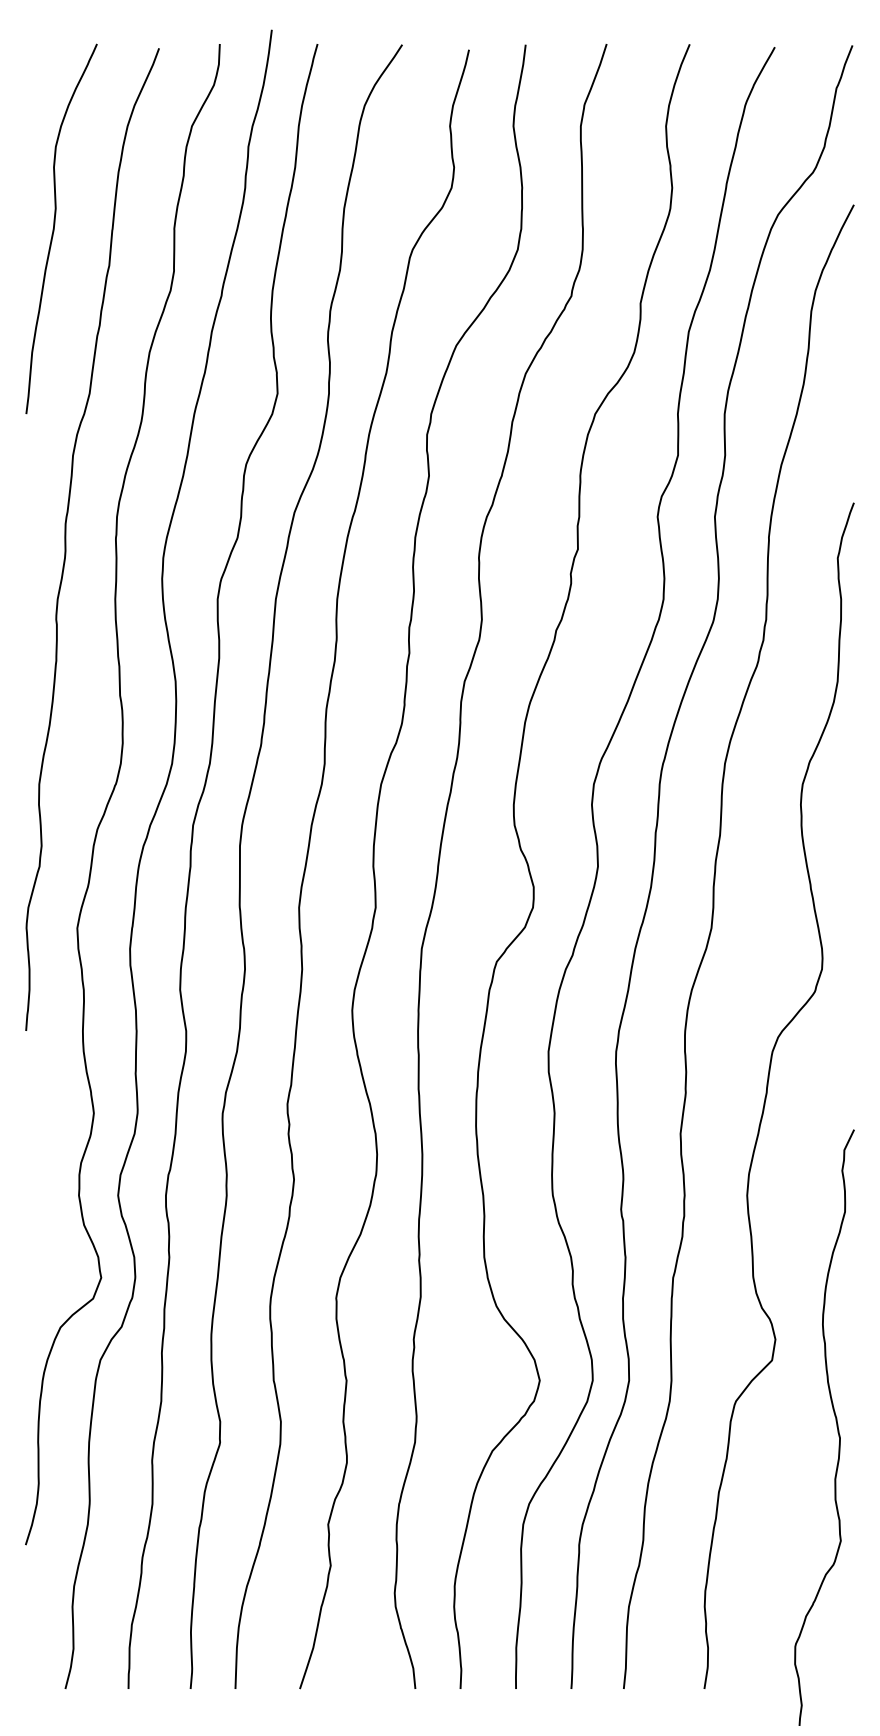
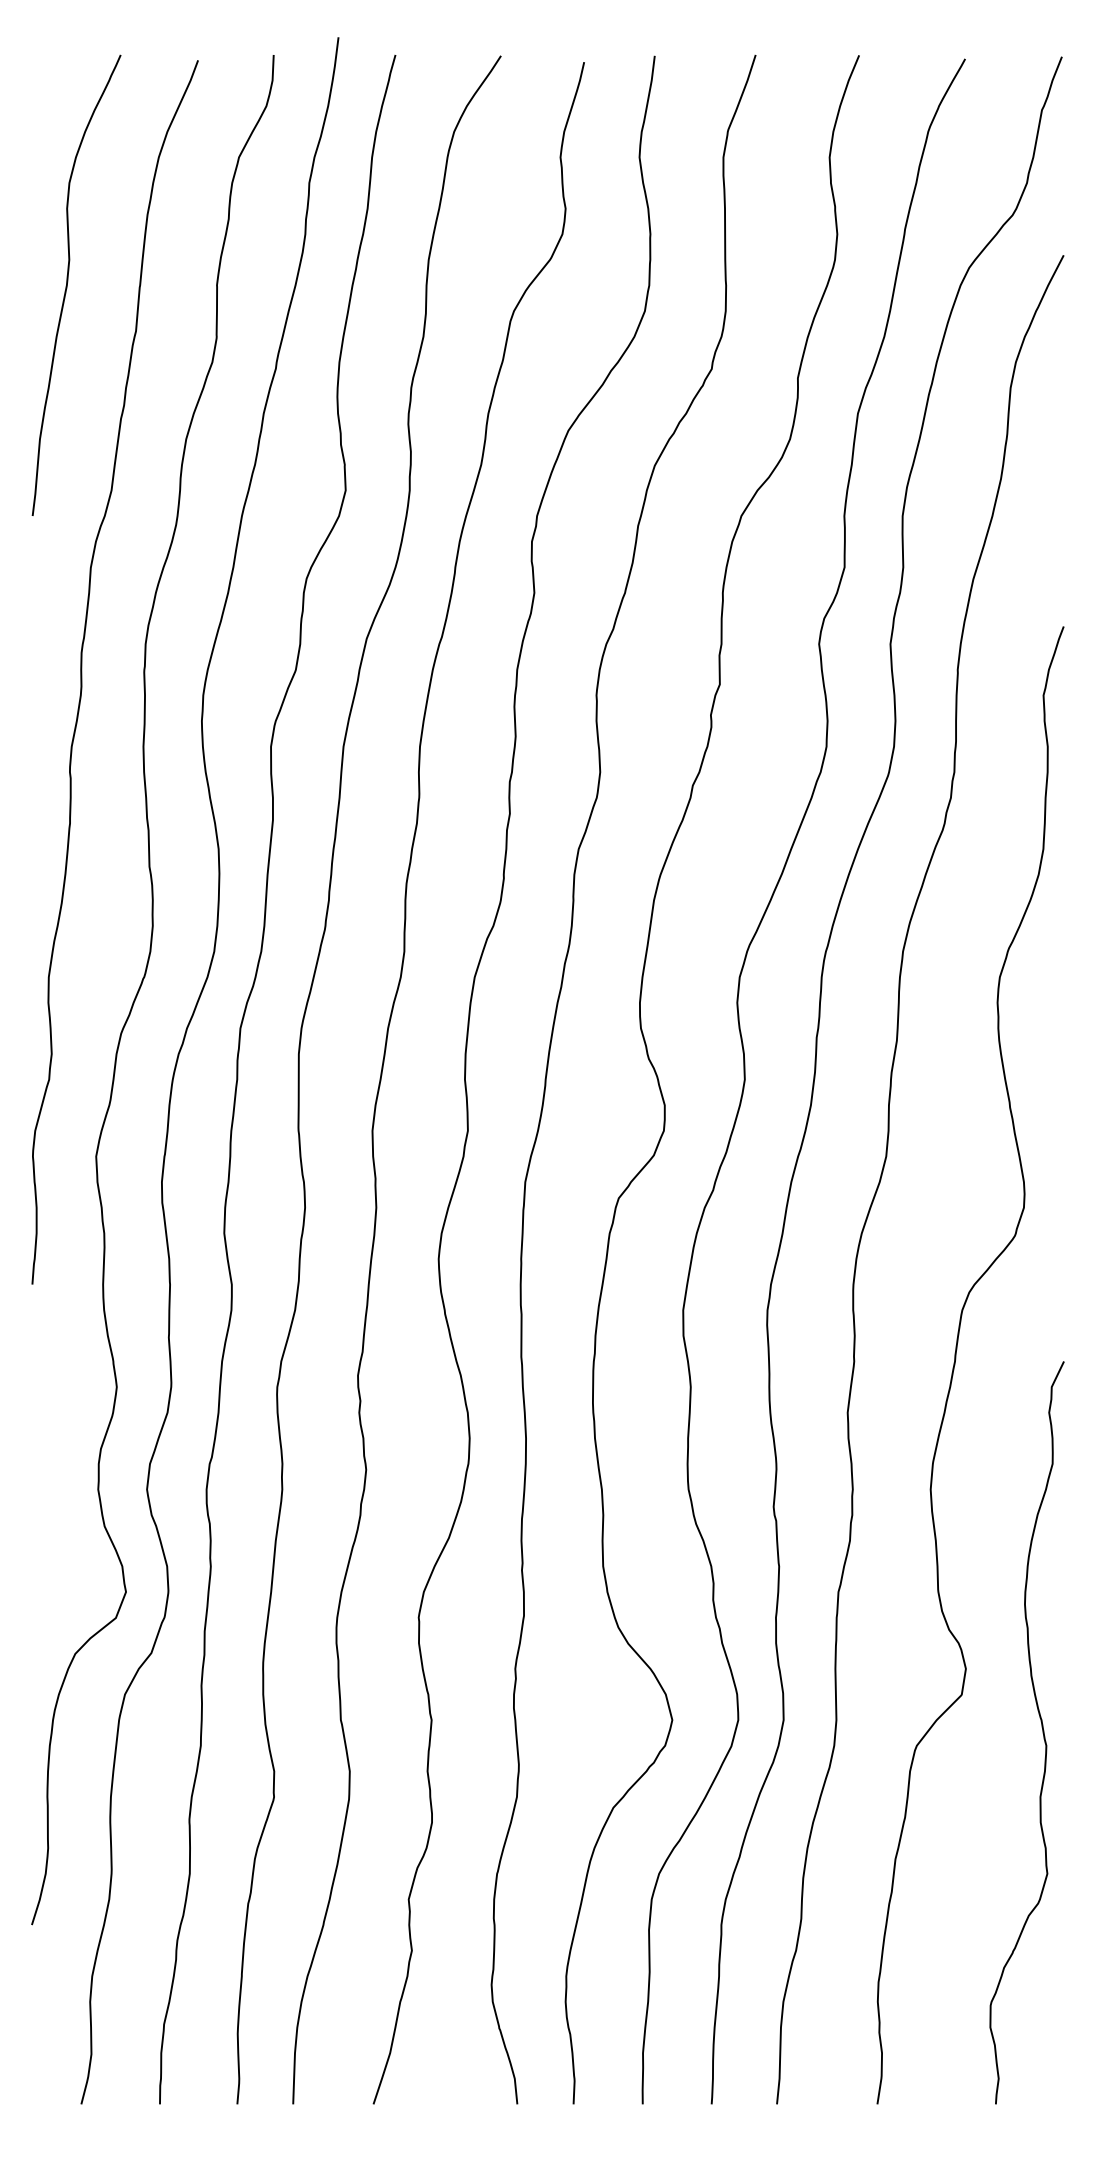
curve: (836, 1423) -> (1041, 1727), moved

